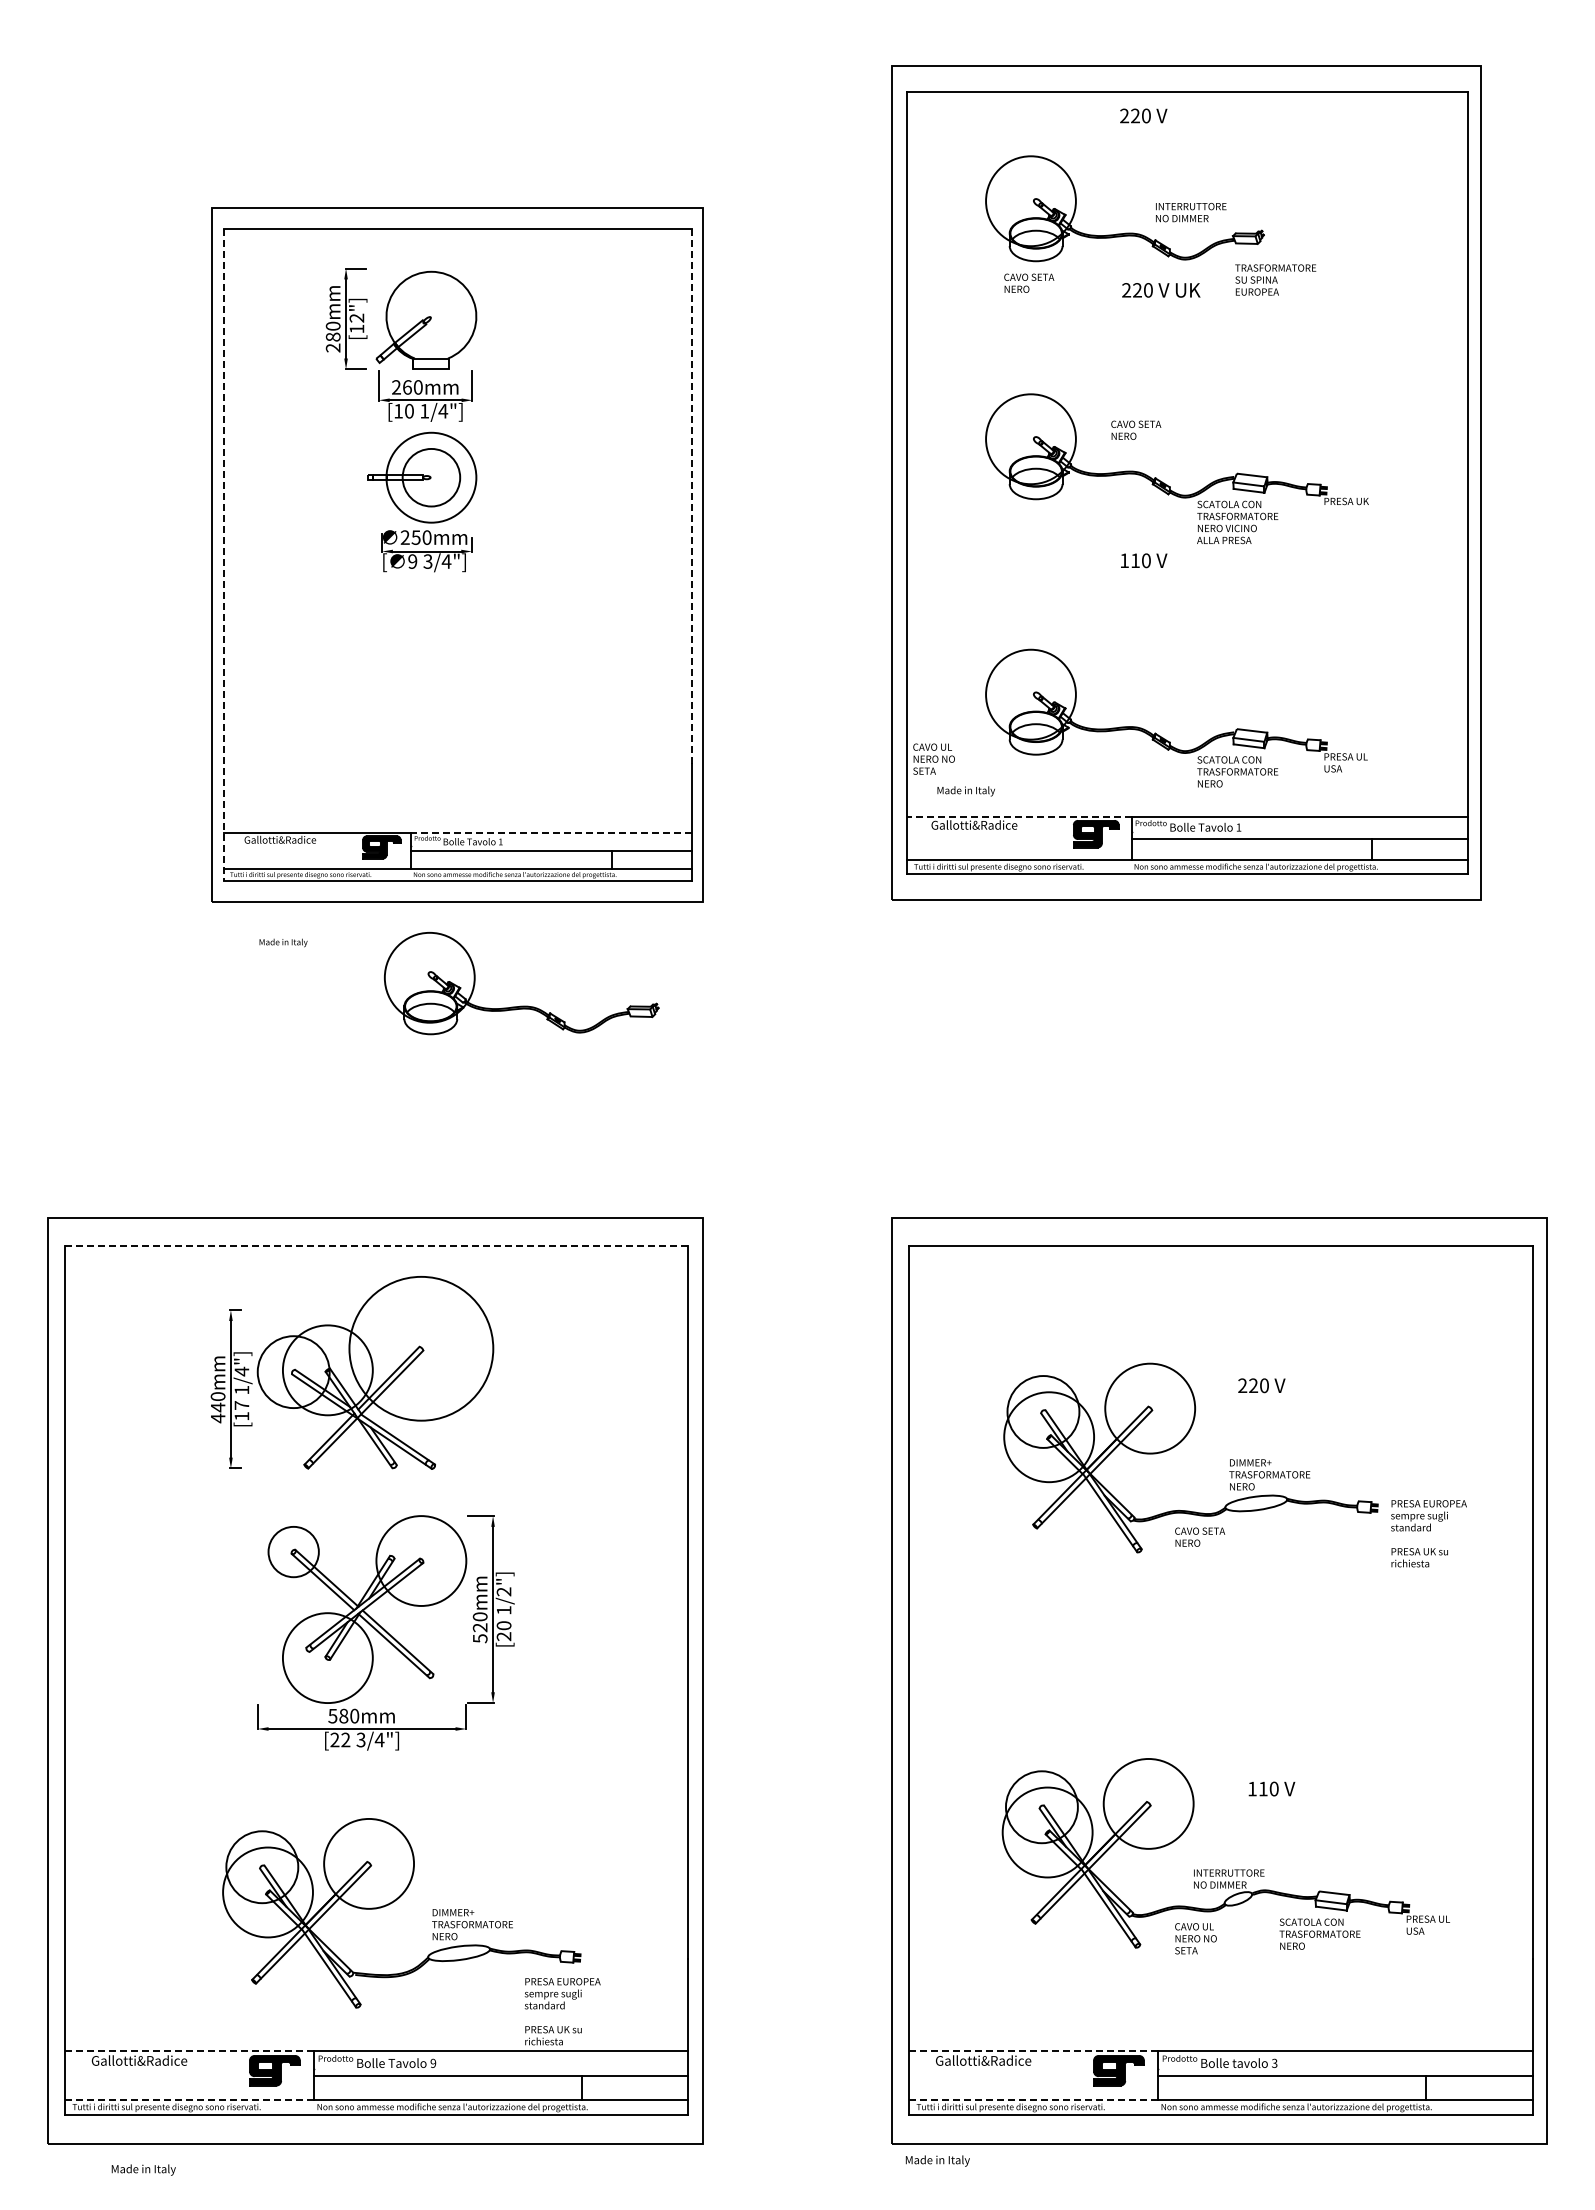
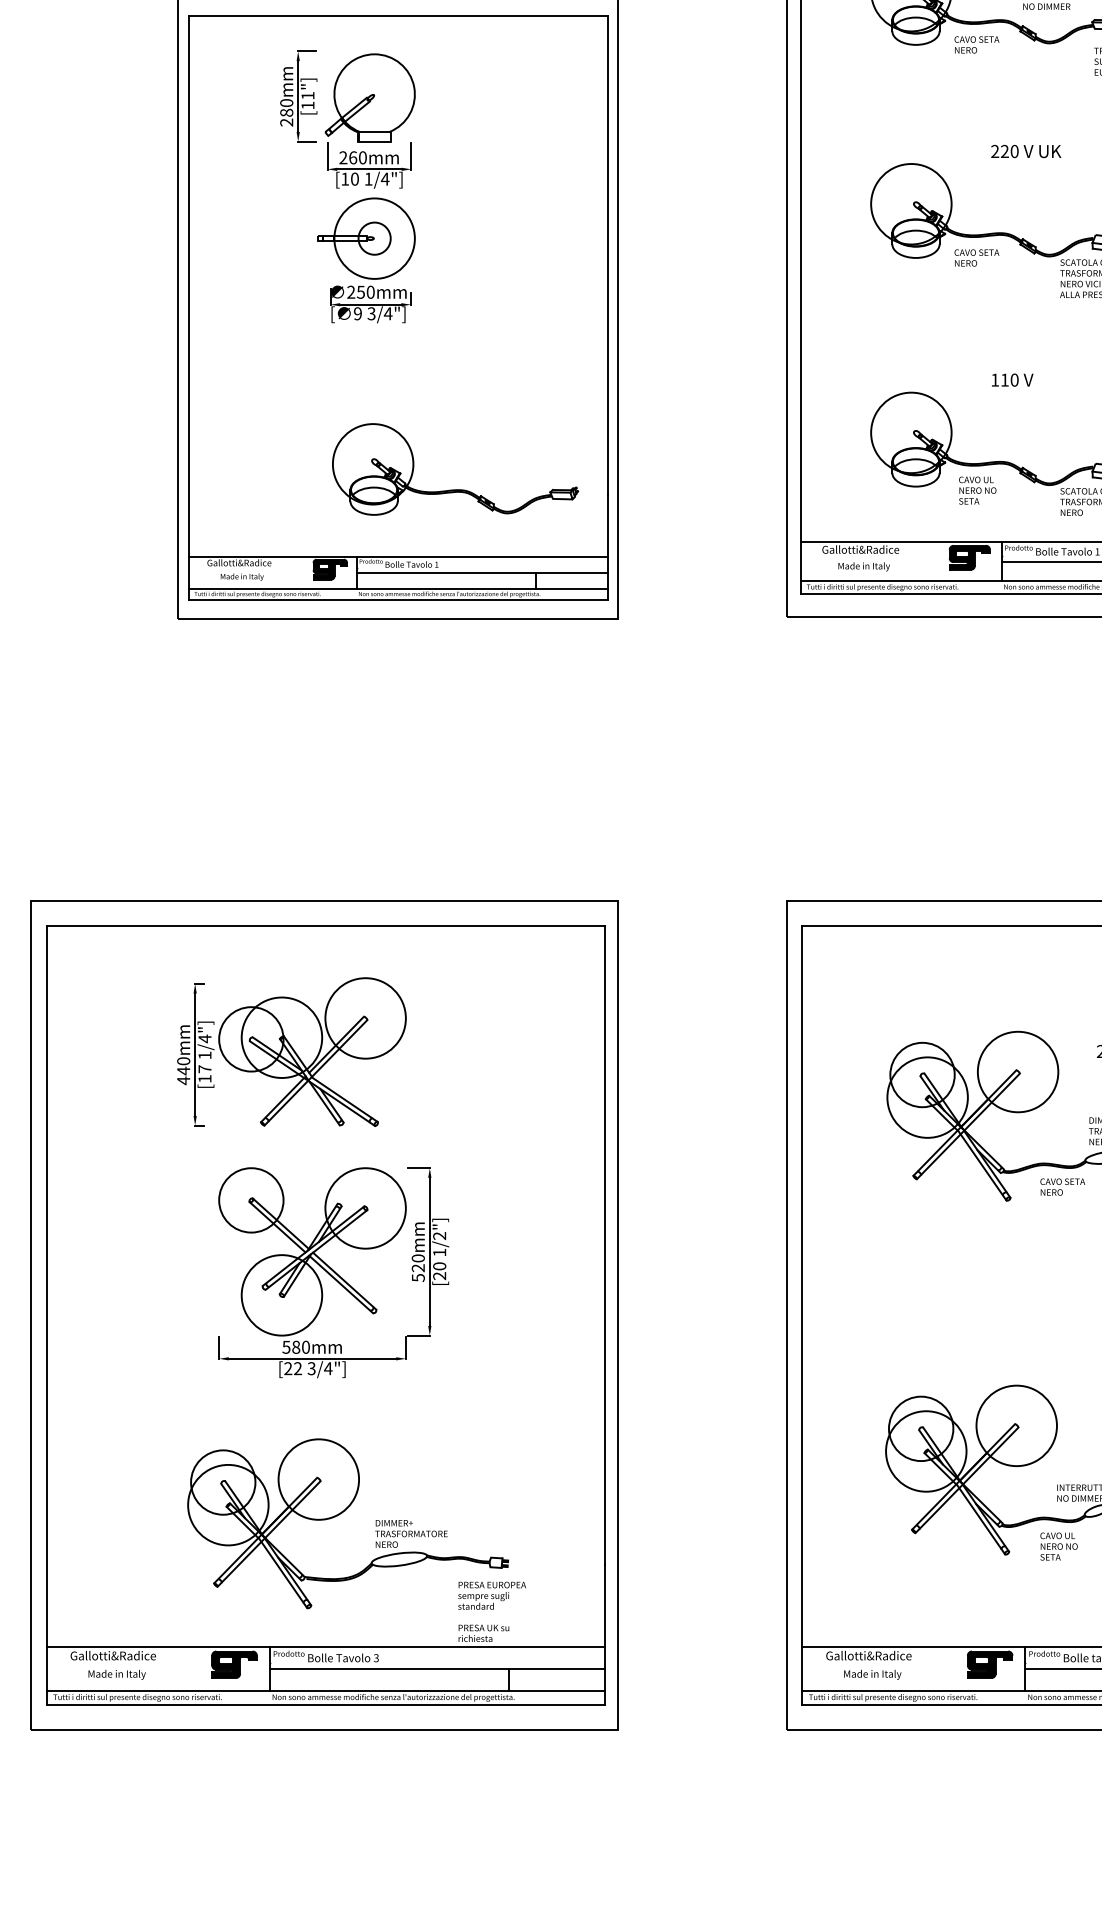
text: (1029, 282) -> (977, 44), moved
text: (1161, 290) -> (1026, 151), moved
text: (356, 317) -> (307, 95), [12"] -> [11"]
text: (1136, 429) -> (977, 257), moved
circle: (431, 477) -> (374, 238), size x0.62
line: (692, 496) -> (608, 255), dashed -> solid
line: (224, 555) -> (189, 308), dashed -> solid
text: (1144, 560) -> (1012, 379), moved
text: (933, 758) -> (977, 490), moved
text: (965, 791) -> (863, 567), moved
line: (1018, 816) -> (900, 541), dashed -> solid
line: (551, 832) -> (482, 556), dashed -> solid
text: (283, 942) -> (242, 576), moved
part: (521, 1005) -> (455, 489), moved
line: (376, 1245) -> (325, 925), dashed -> solid
circle: (421, 1348) -> (365, 1018), size x0.62
circle: (293, 1552) -> (251, 1200), size x1.43
line: (189, 2051) -> (158, 1647), dashed -> solid
line: (1033, 2051) -> (913, 1647), dashed -> solid
text: (433, 2063) -> (376, 1658), 9 -> 3
line: (189, 2099) -> (158, 1690), dashed -> solid
line: (1033, 2099) -> (913, 1690), dashed -> solid
text: (937, 2160) -> (872, 1674), moved
text: (143, 2169) -> (116, 1674), moved

